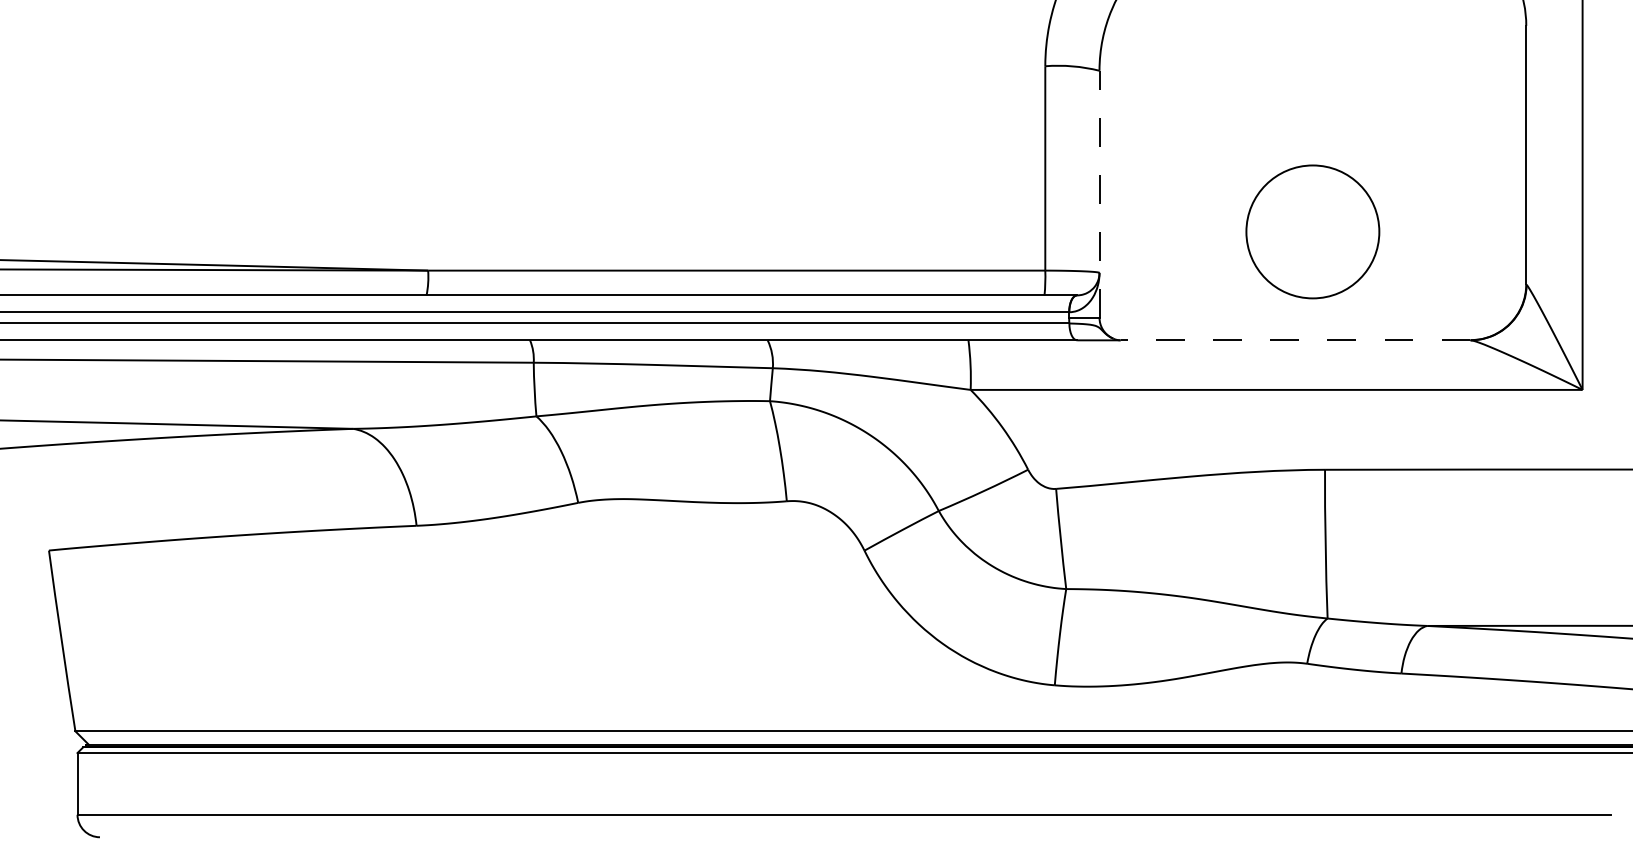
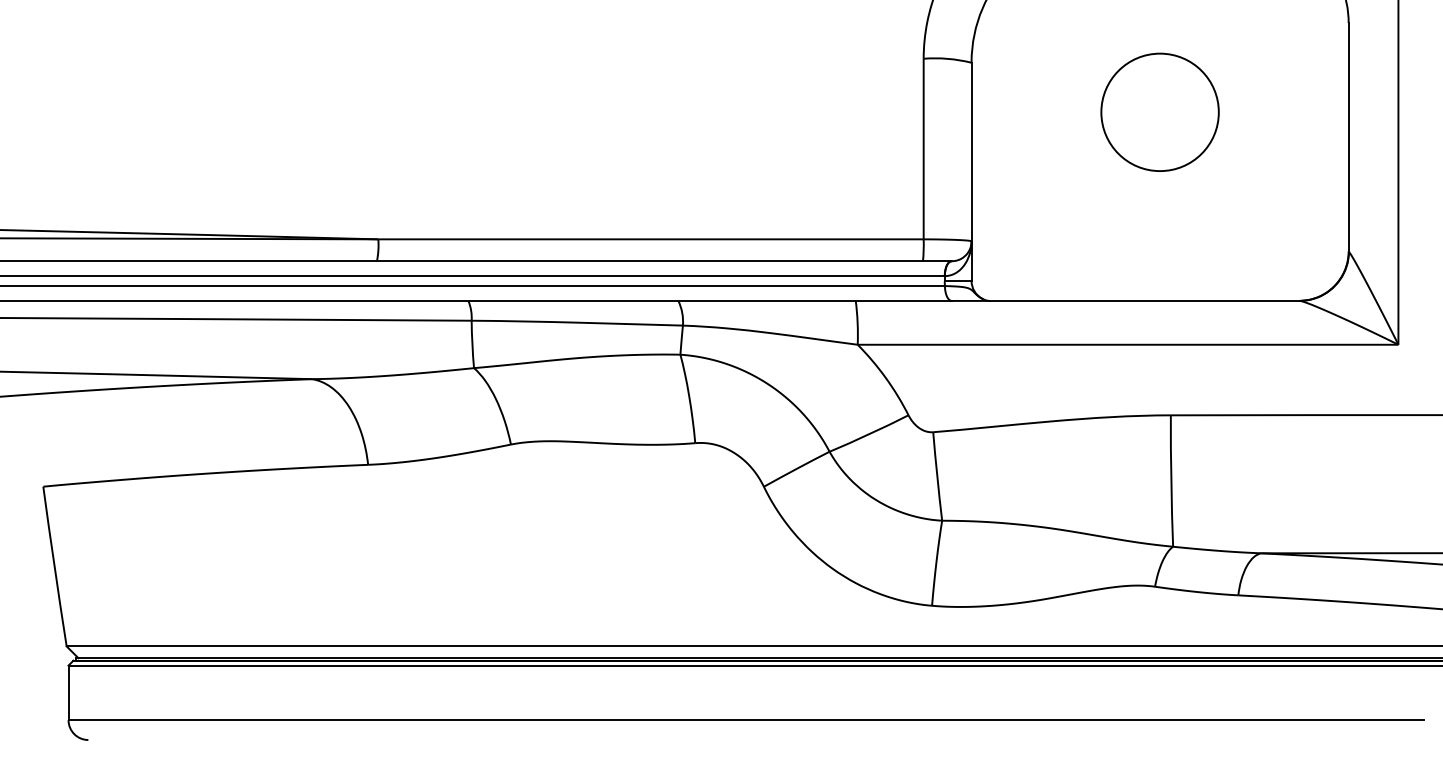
line: (1099, 194) -> (971, 172), dashed -> solid
circle: (1312, 231) -> (1159, 112), moved
line: (1295, 340) -> (1144, 301), dashed -> solid

